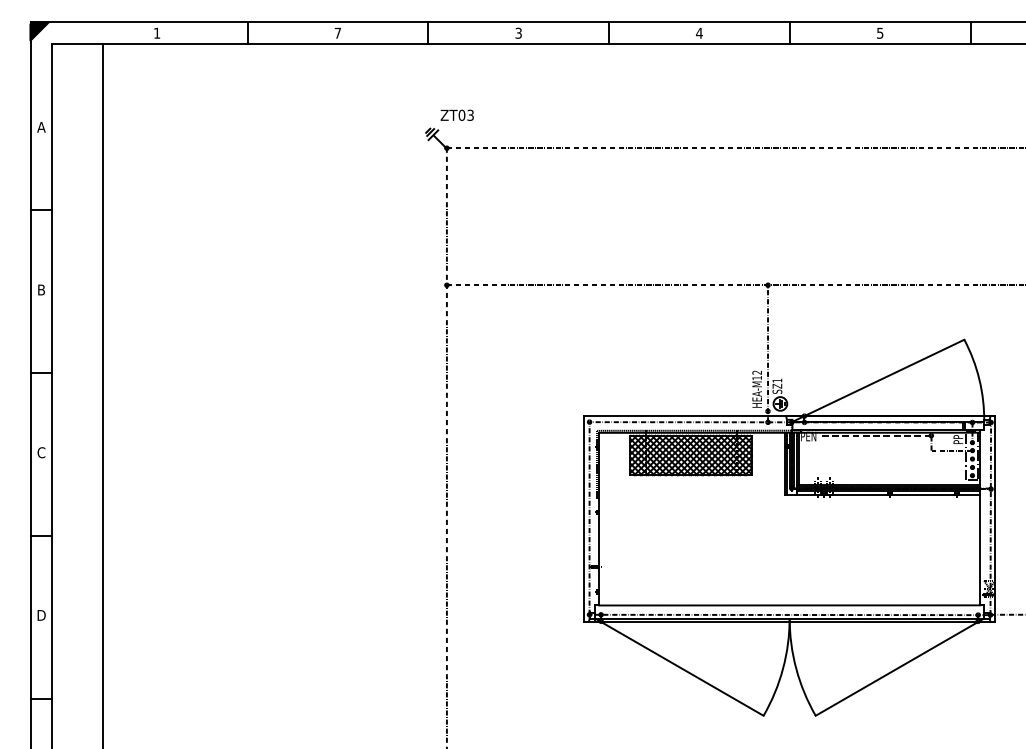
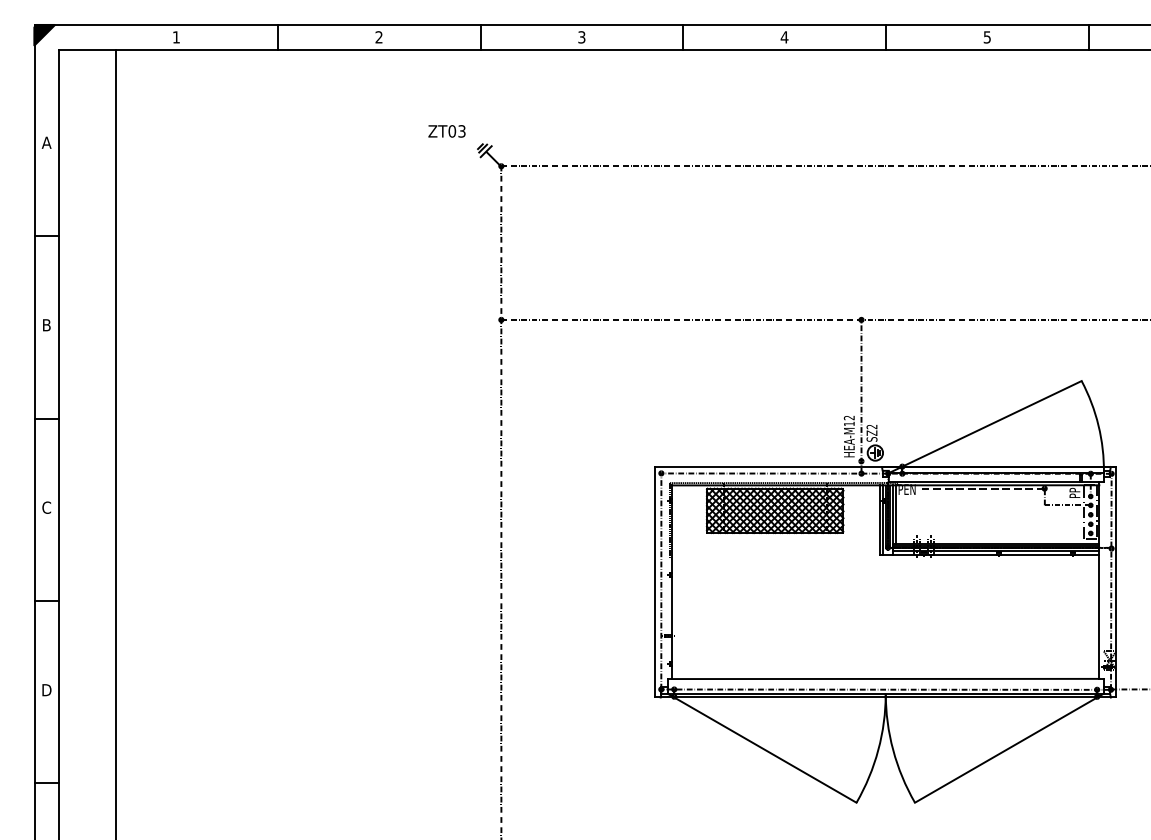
text: (337, 33) -> (378, 37), 7 -> 2
text: (456, 115) -> (446, 131), moved
text: (776, 381) -> (871, 427), SZ1 -> SZ2

